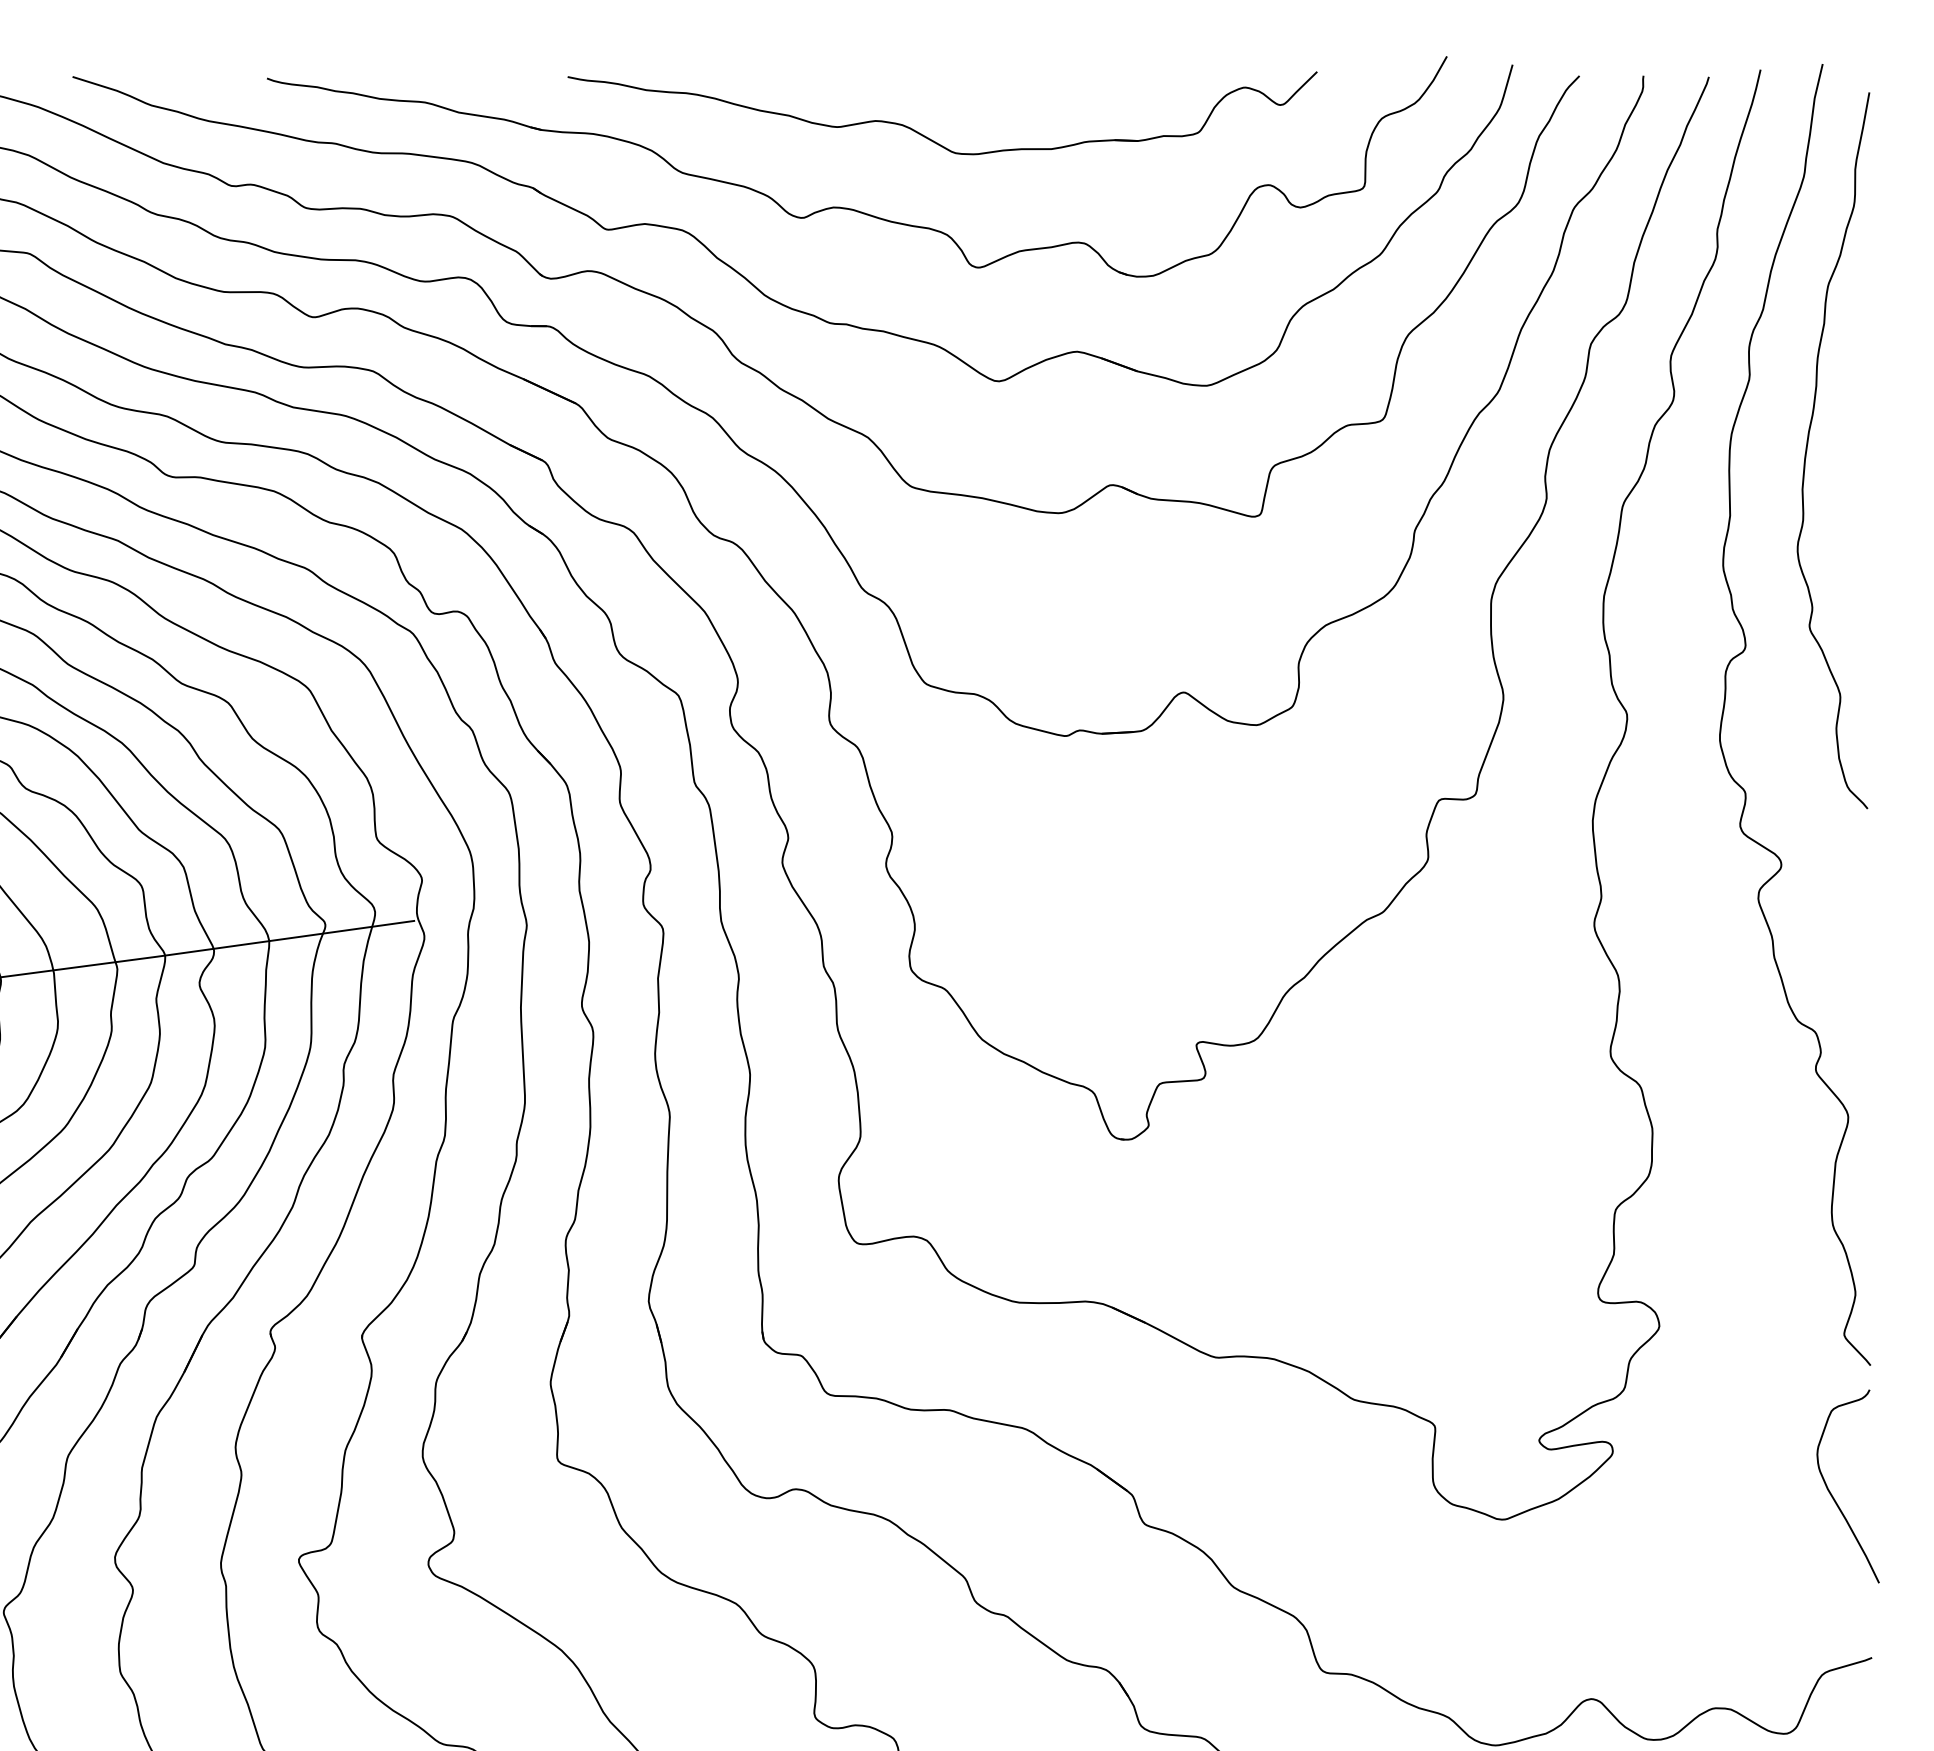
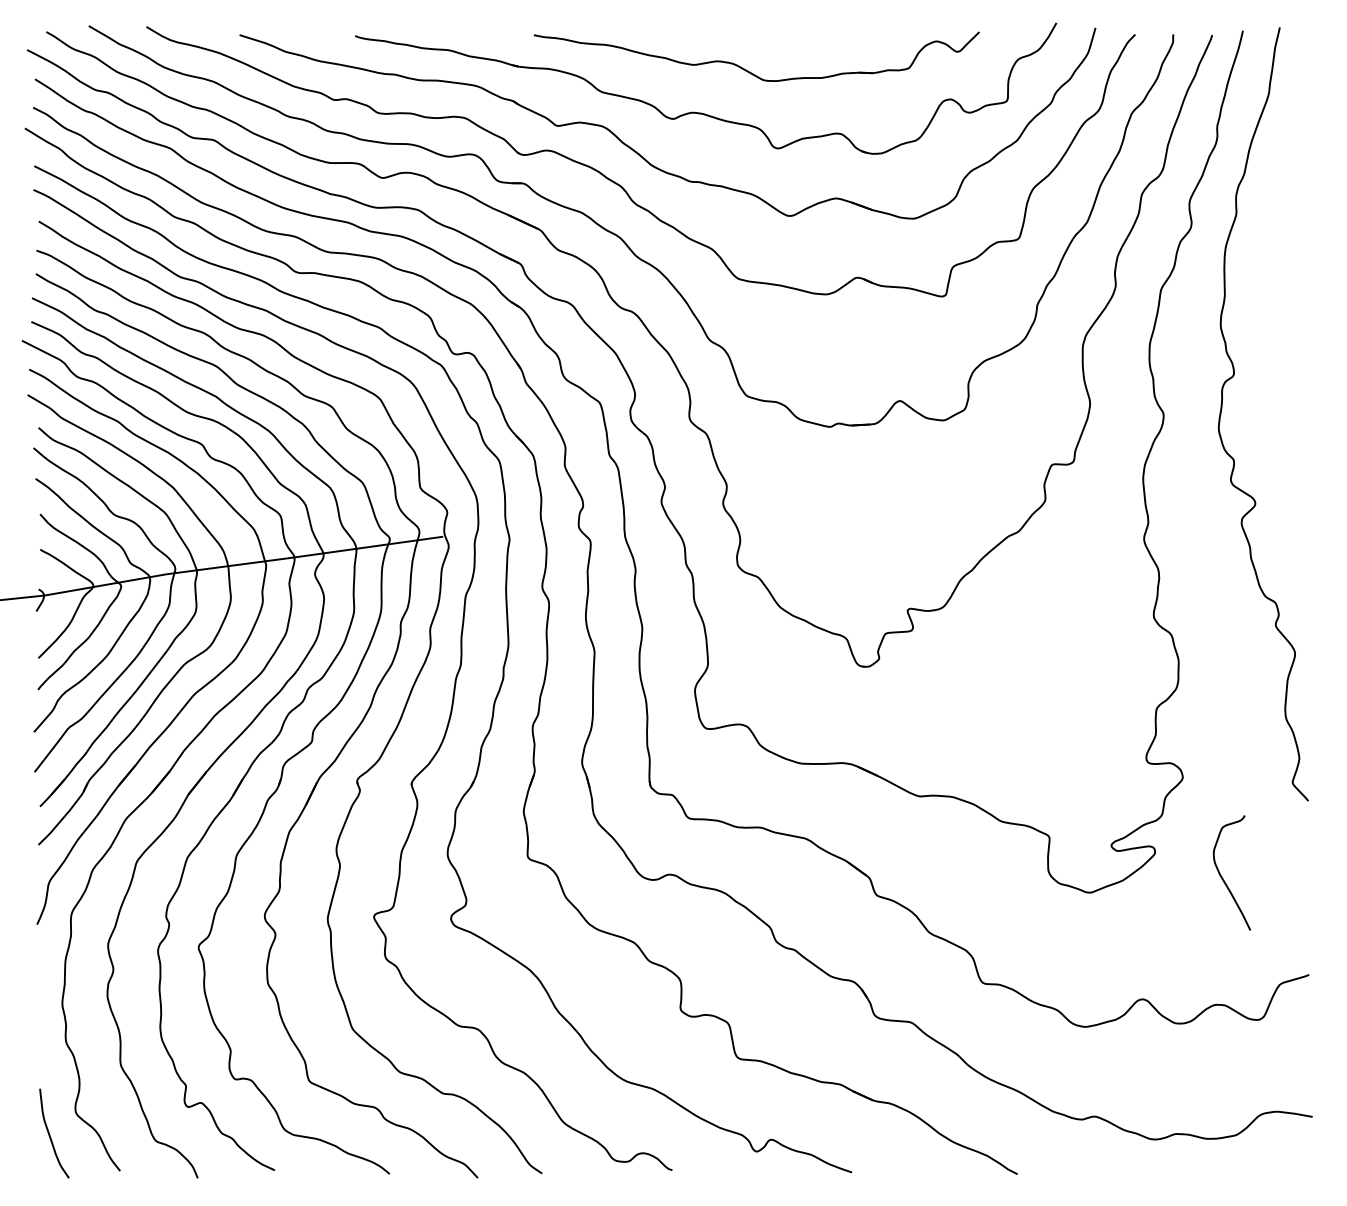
curve: (1808, 449) -> (1271, 256), removed
curve: (1832, 1492) -> (1222, 876), moved

